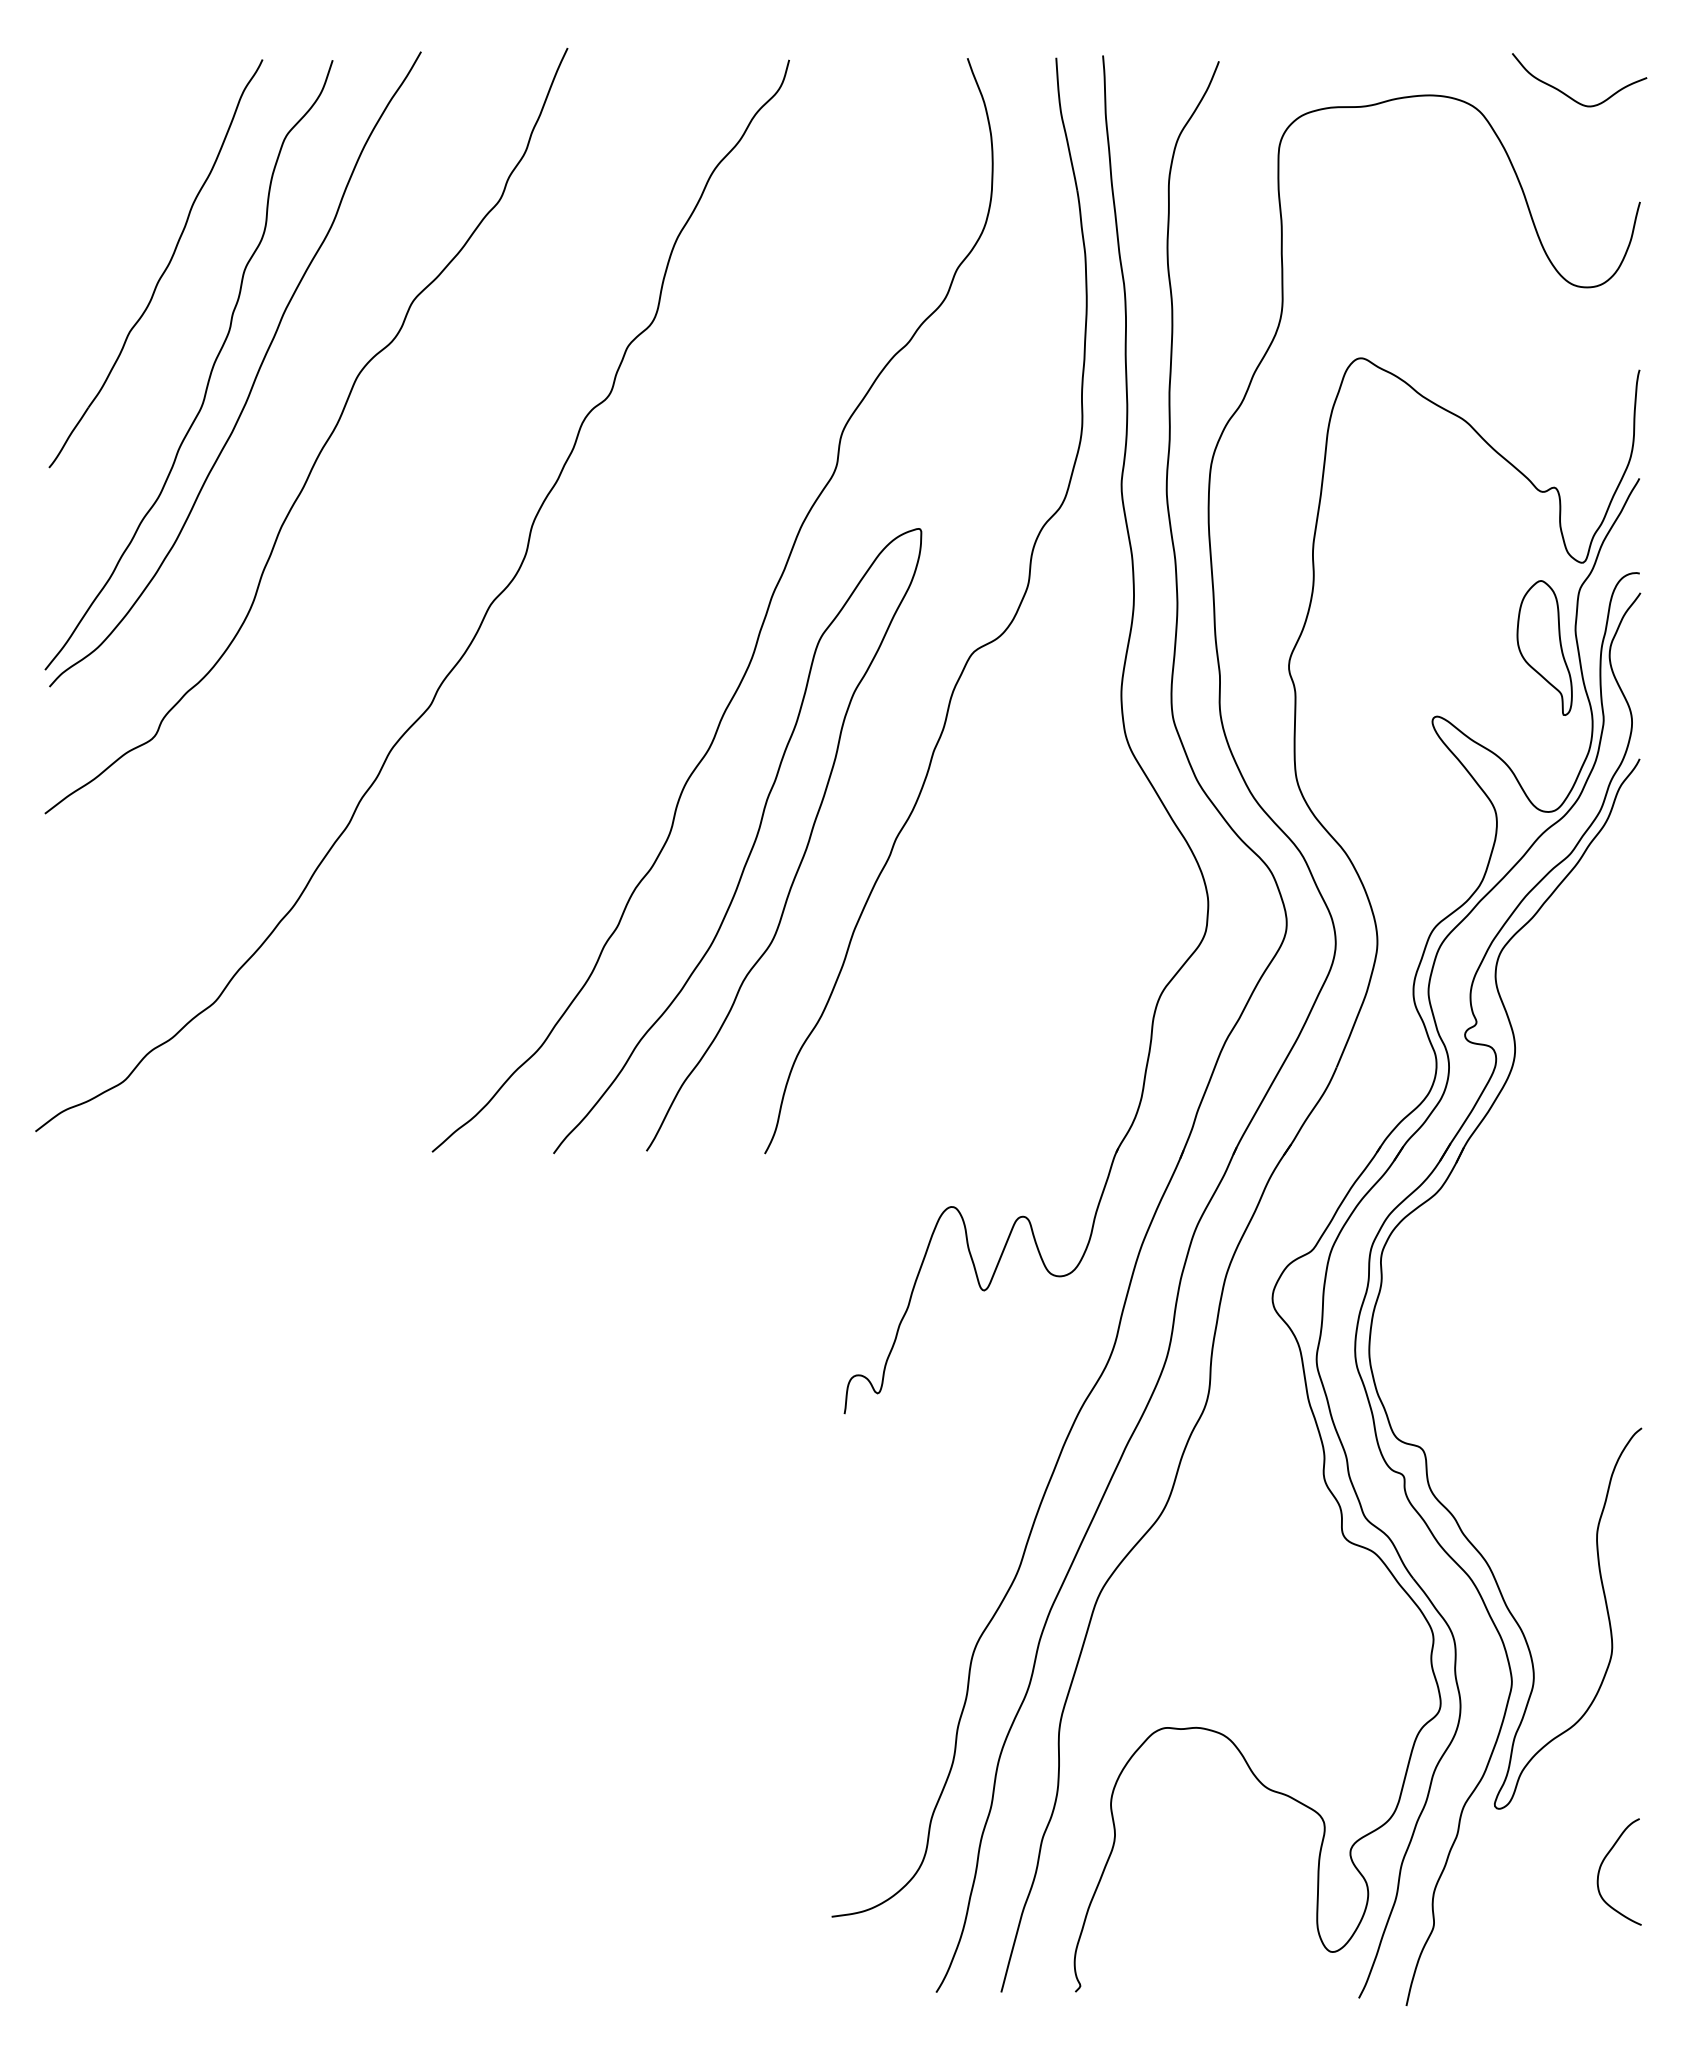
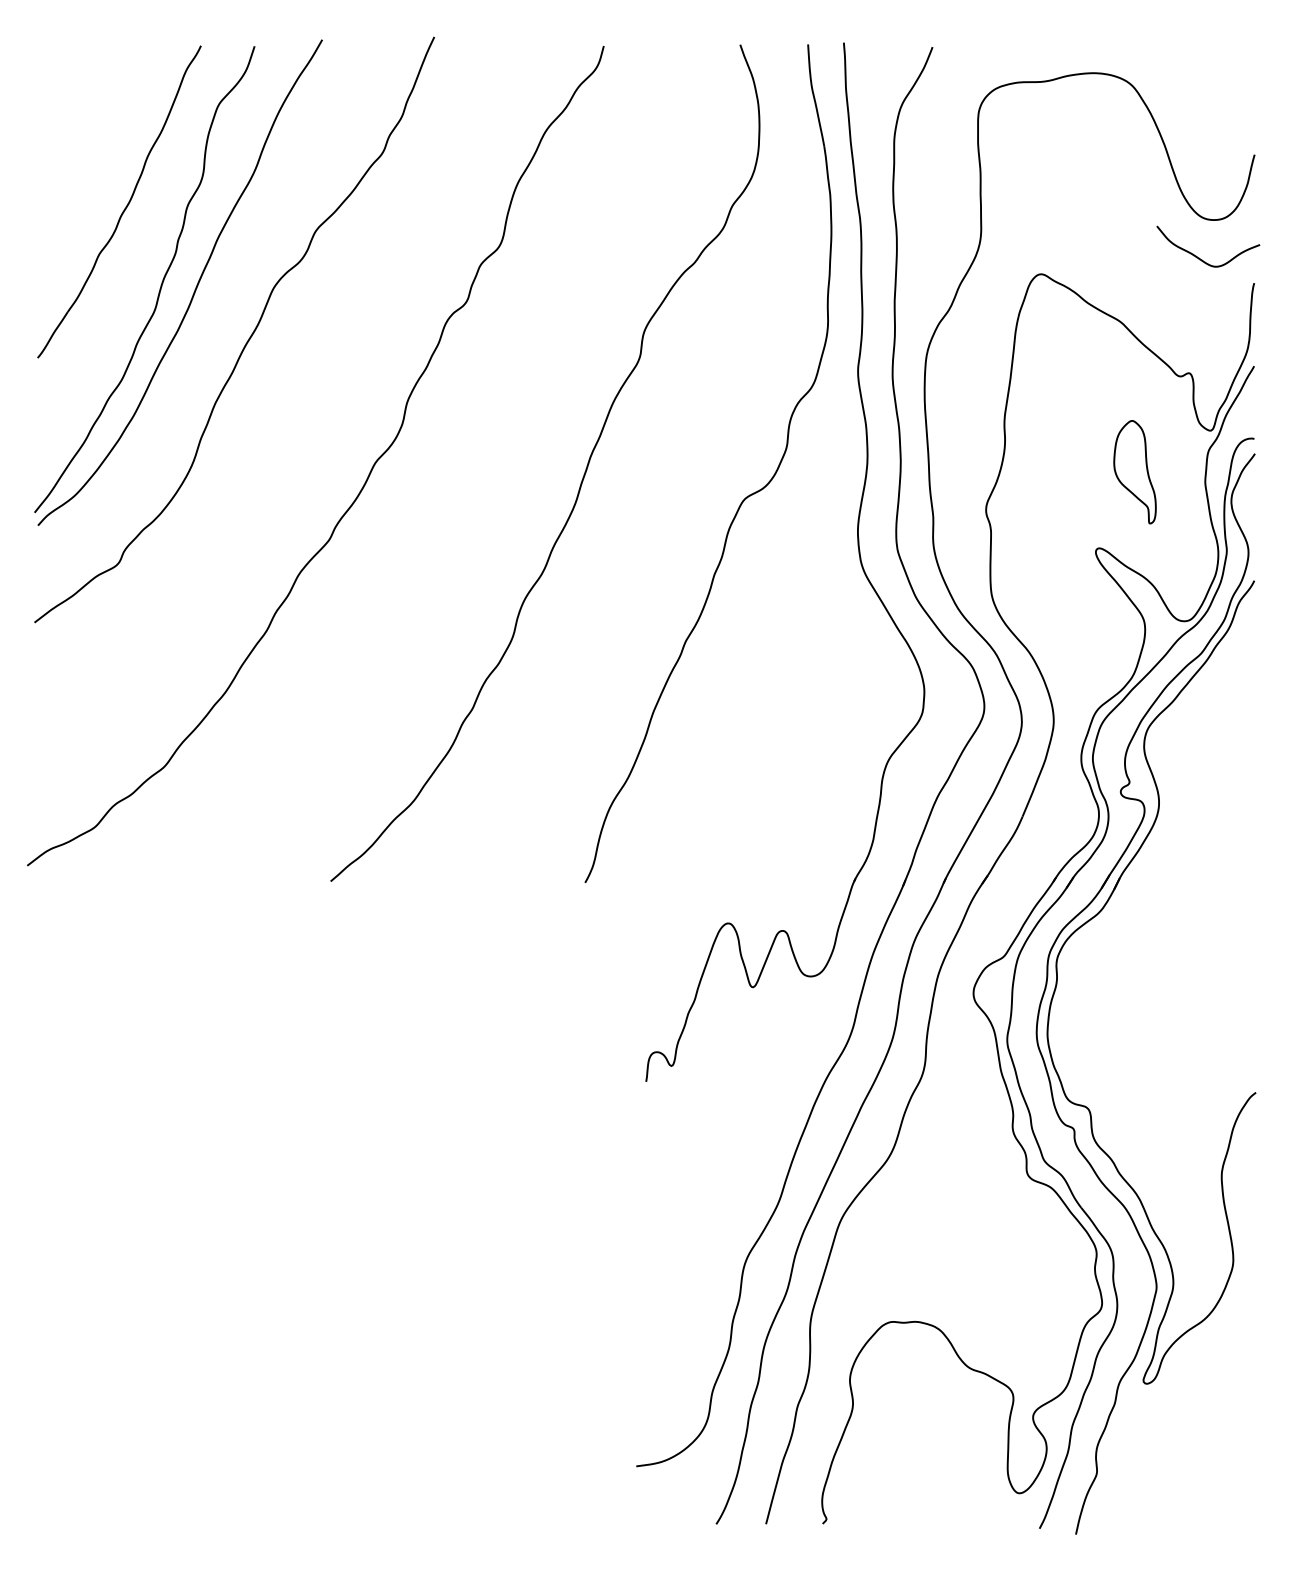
curve: (1570, 96) -> (1201, 259), moved
part: (1544, 647) -> (1134, 471), moved
curve: (751, 847) -> (574, 648), removed
curve: (1602, 1864) -> (1225, 1426), removed

